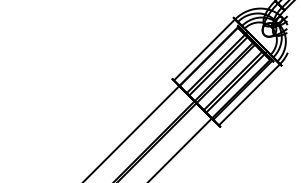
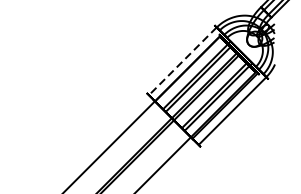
line: (204, 50) -> (182, 62), solid -> dashed

